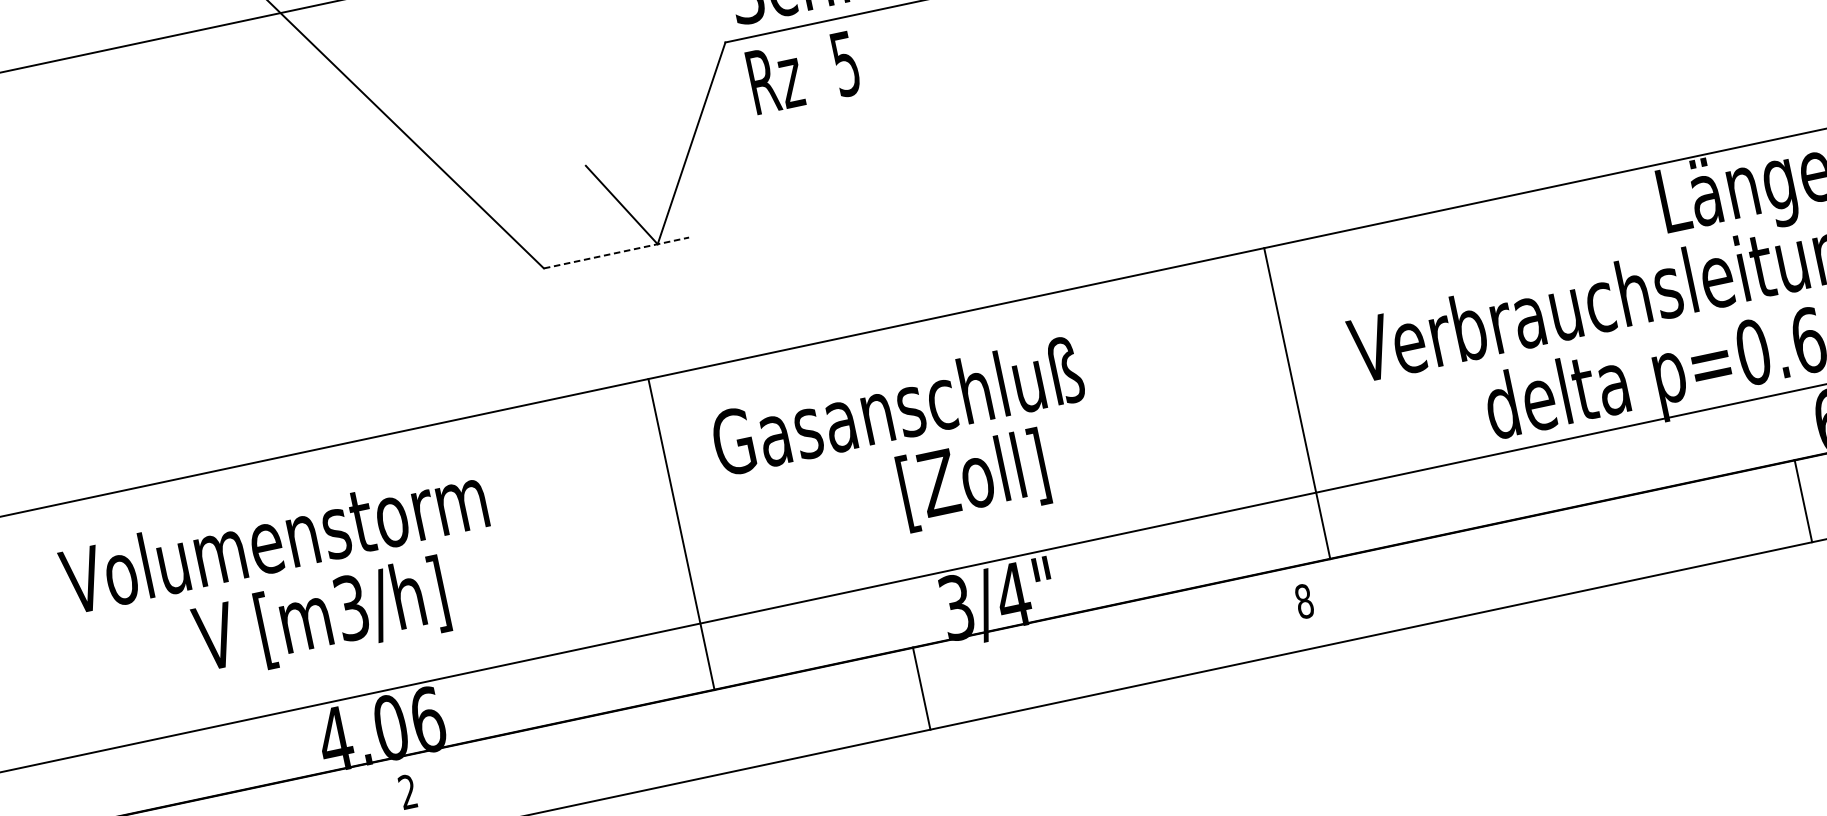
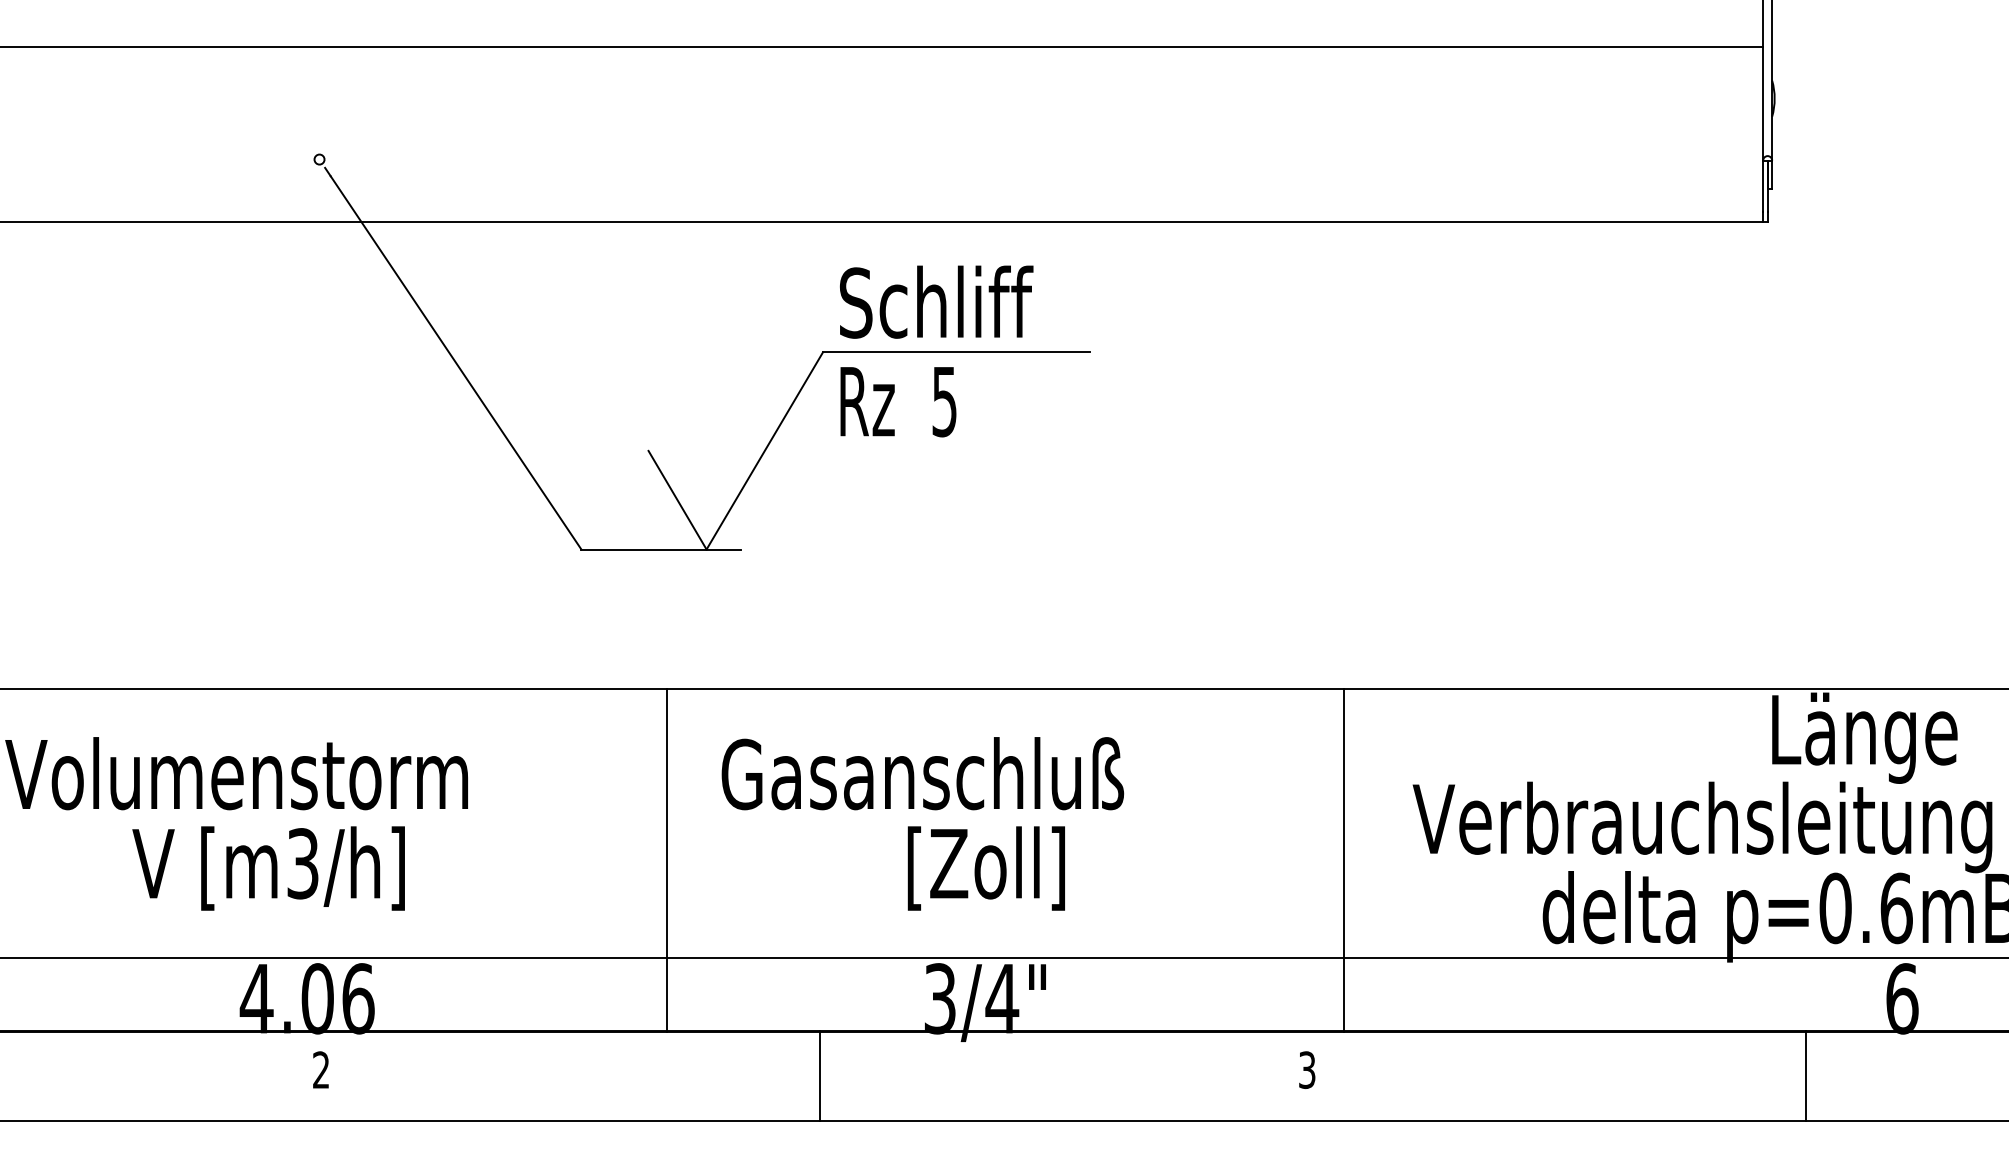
line: (616, 252) -> (661, 549), dashed -> solid
line: (1803, 501) -> (1806, 1076), moved
text: (1304, 601) -> (1307, 1070), 8 -> 3
line: (922, 688) -> (820, 1076), moved

